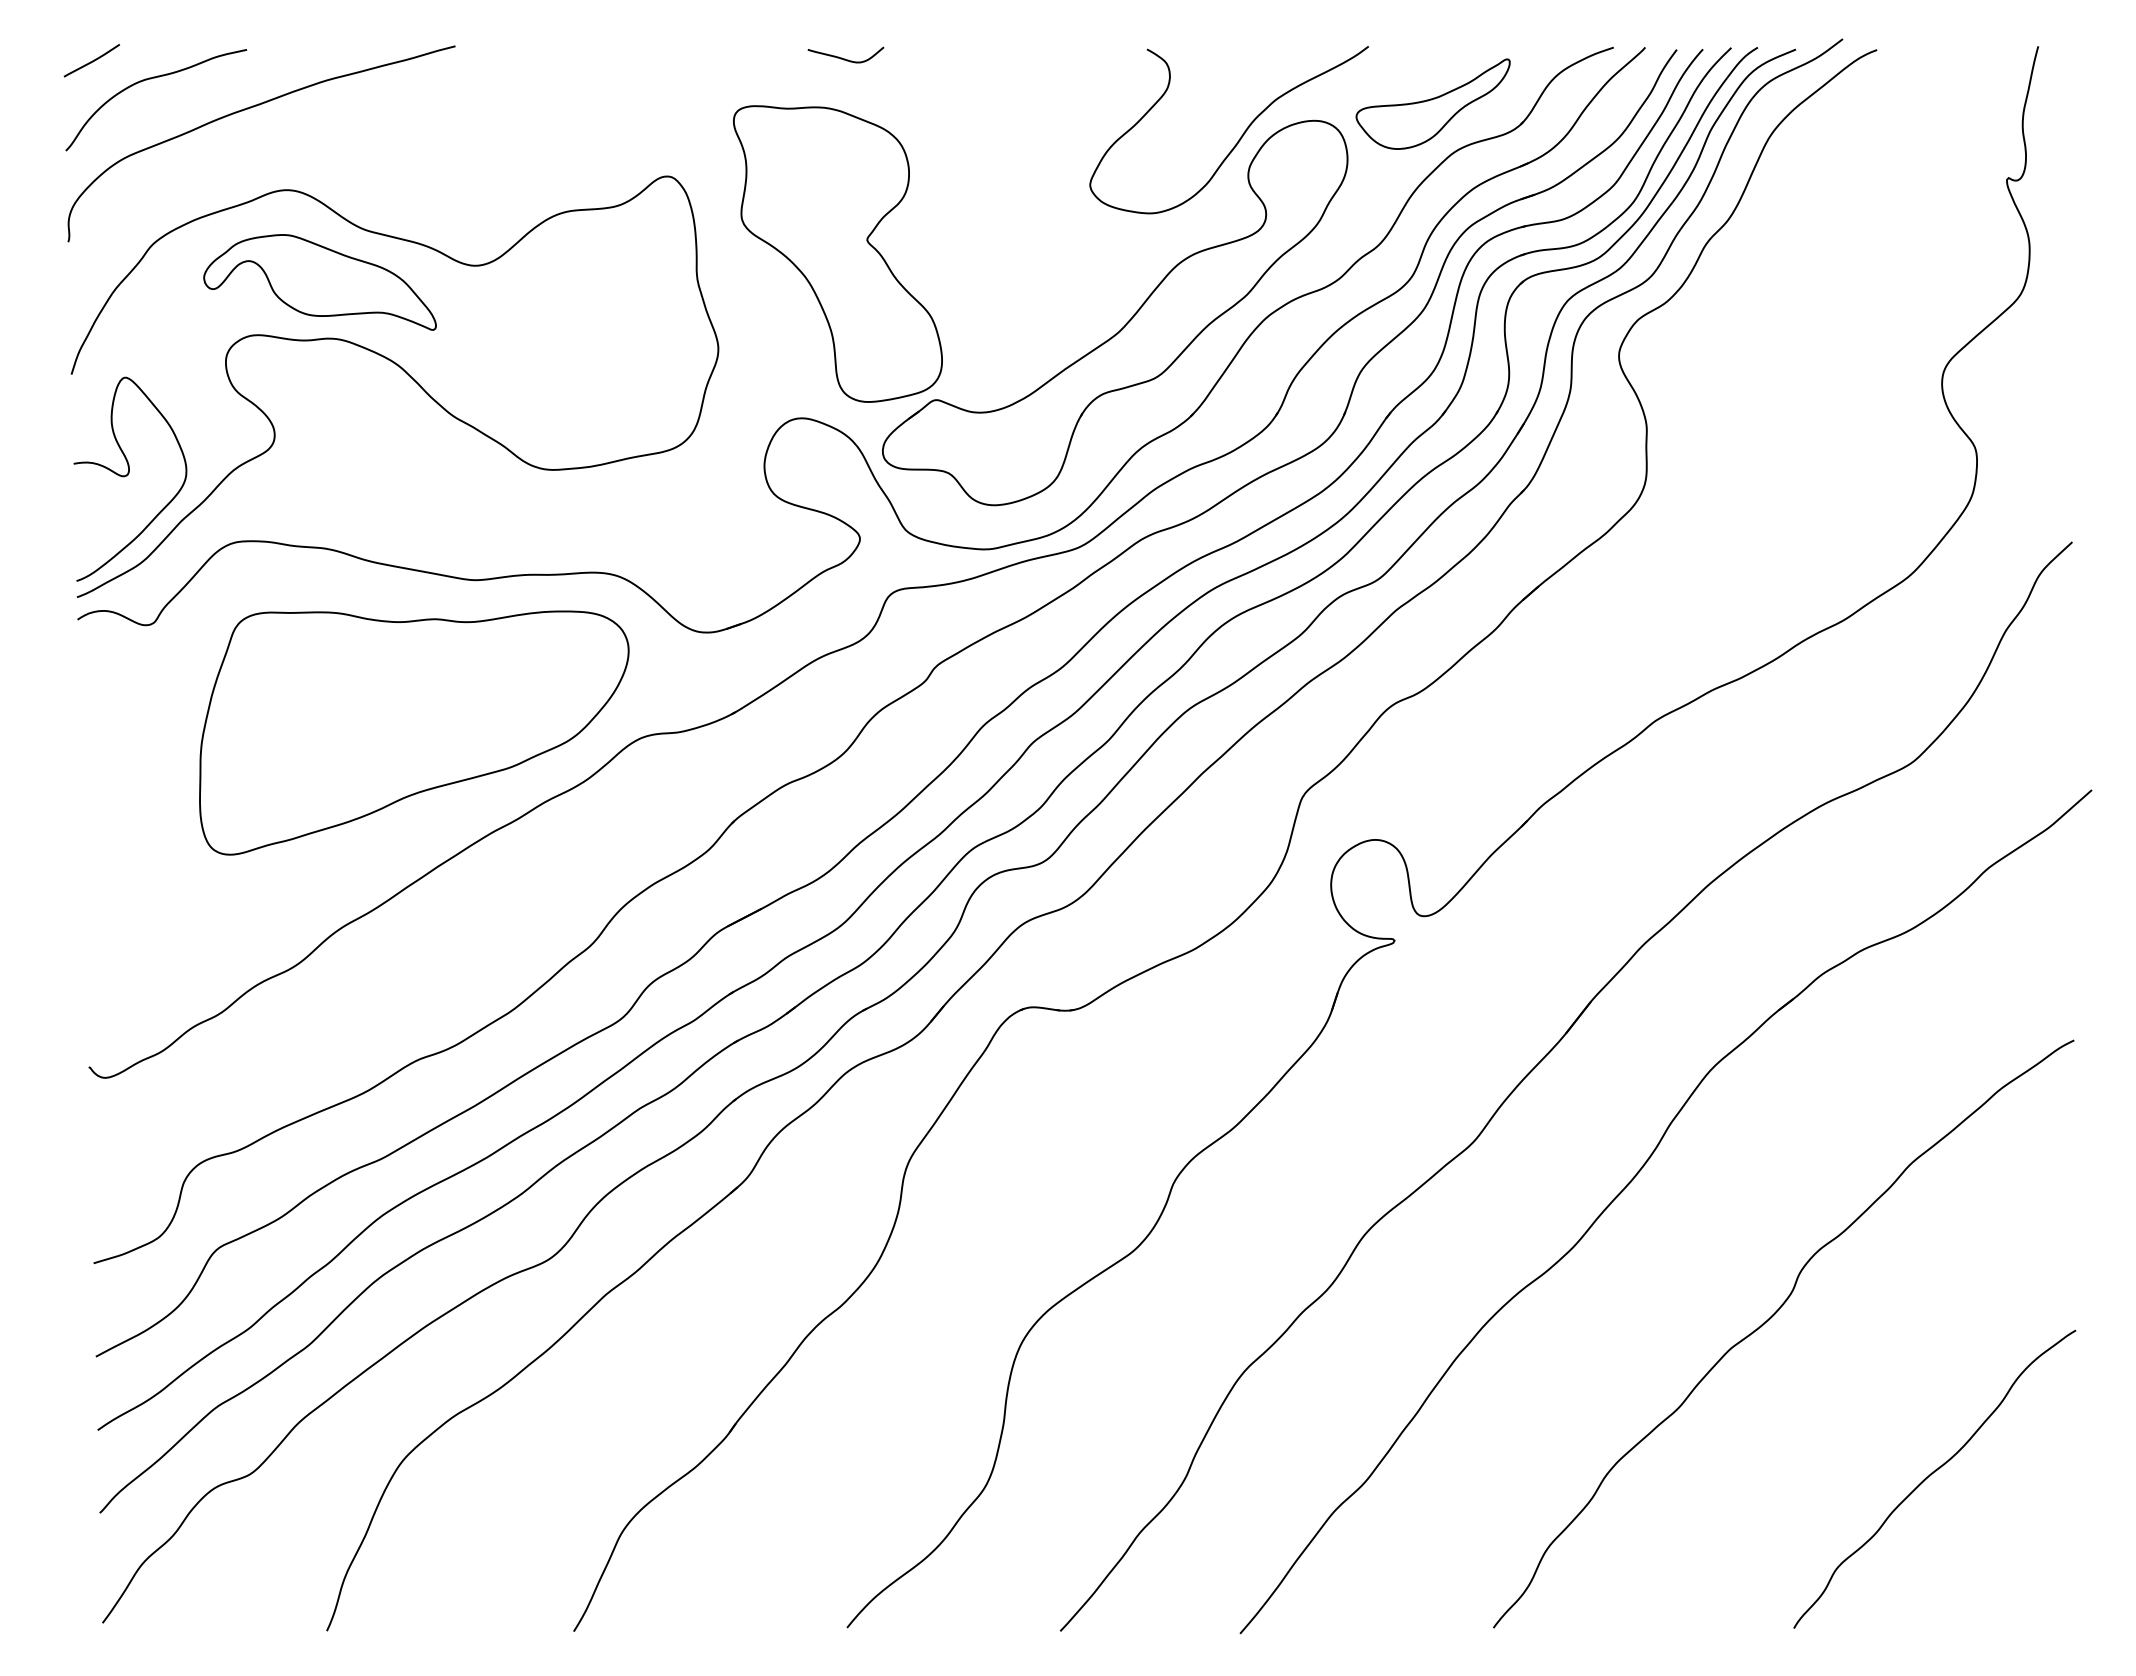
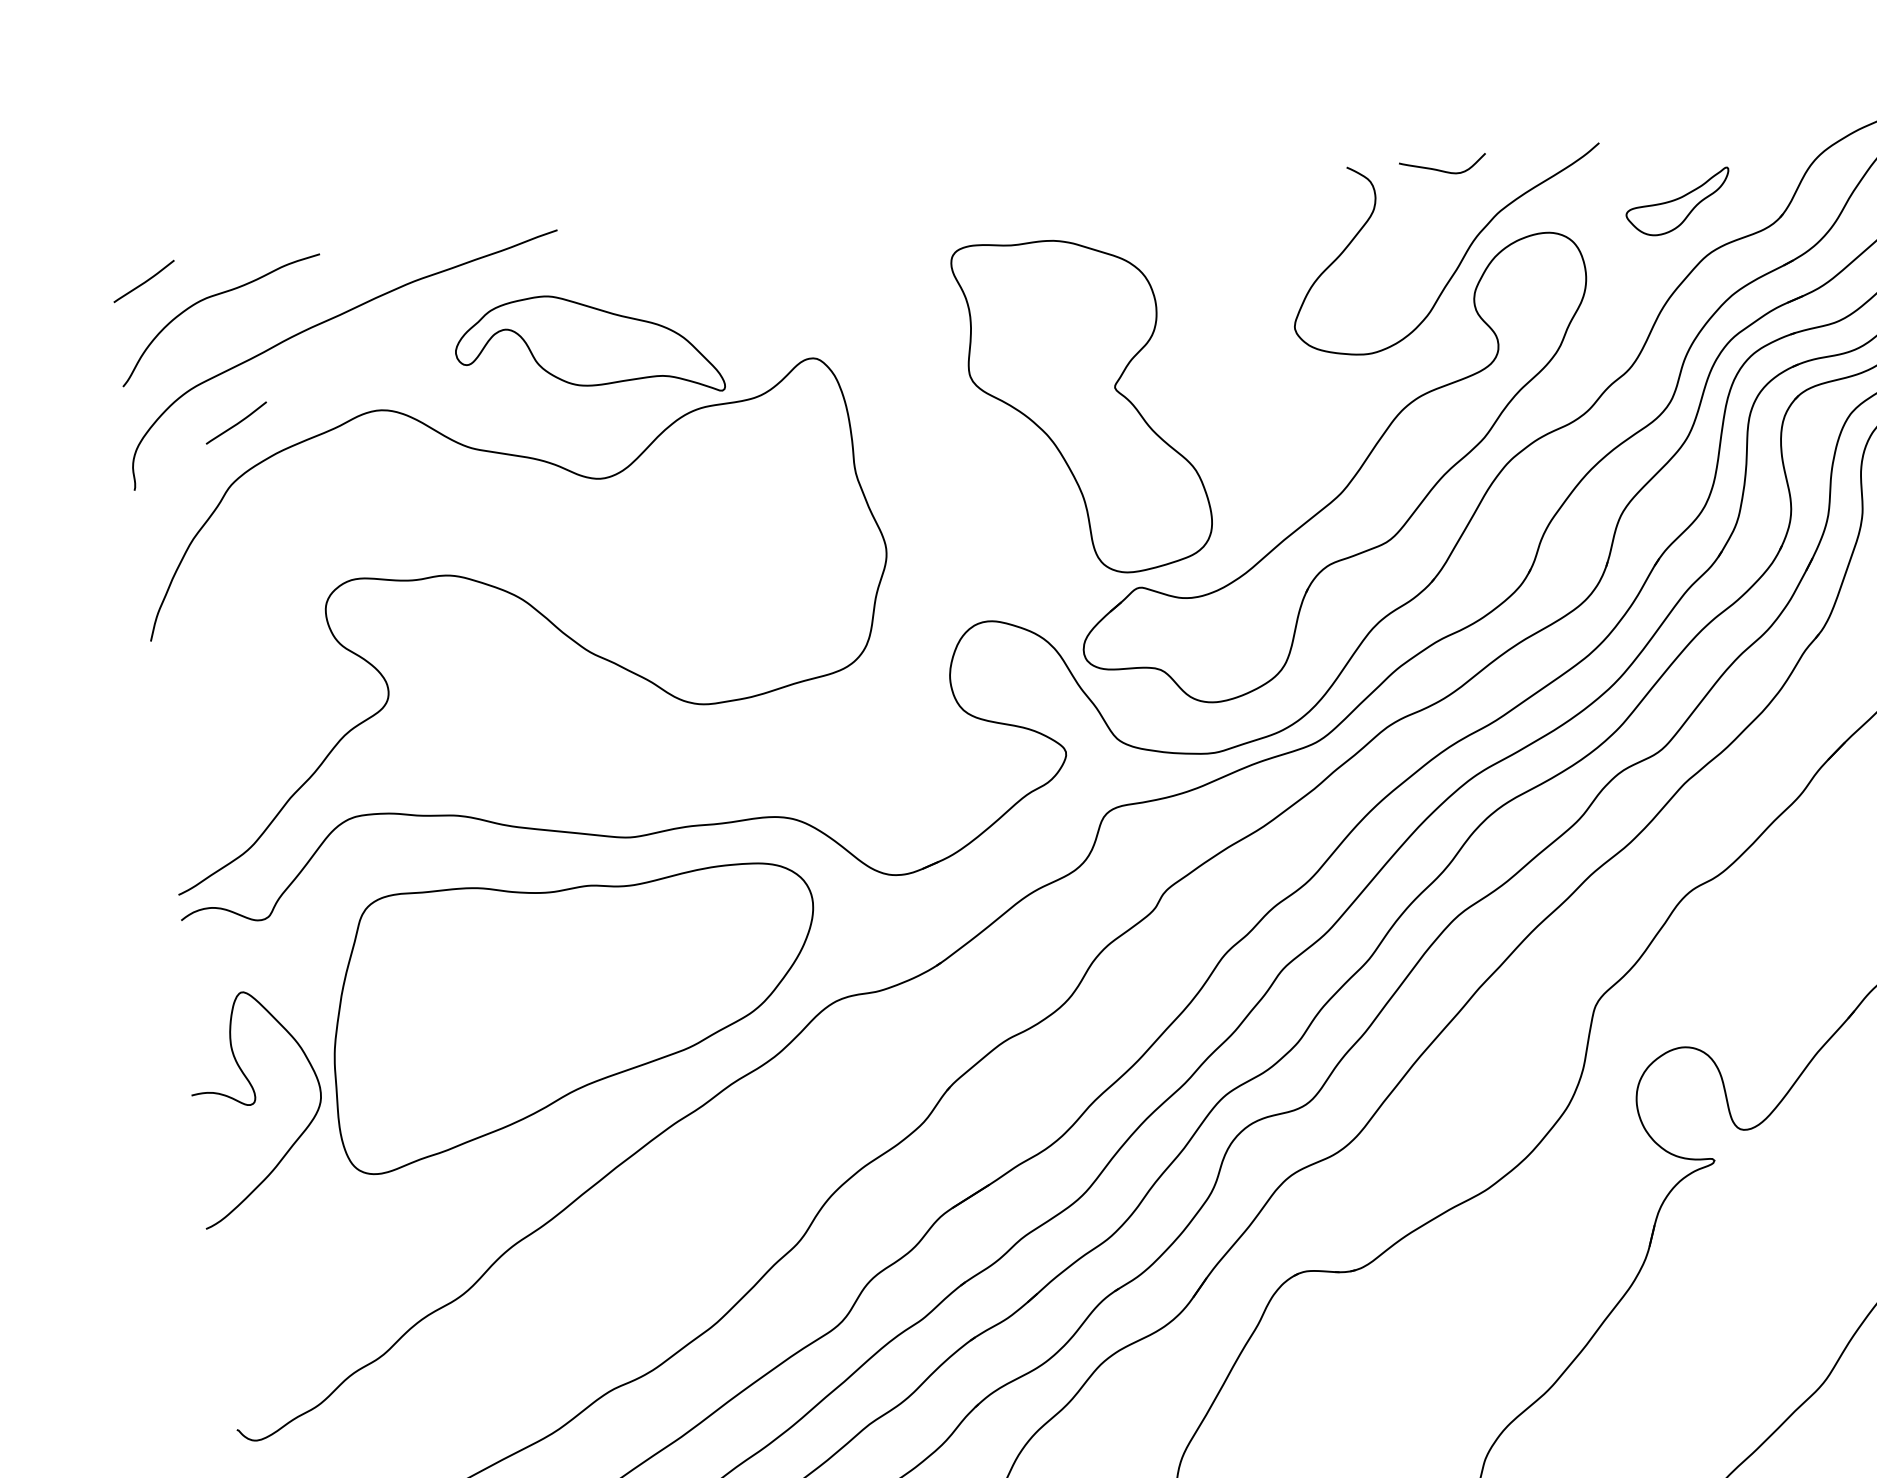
curve: (845, 58) -> (1442, 169), moved
part: (1432, 103) -> (1677, 201), size x0.6
curve: (162, 190) -> (237, 422), added
part: (837, 253) -> (1082, 405), moved
part: (319, 282) -> (588, 347), moved
curve: (128, 475) -> (255, 1103), moved

